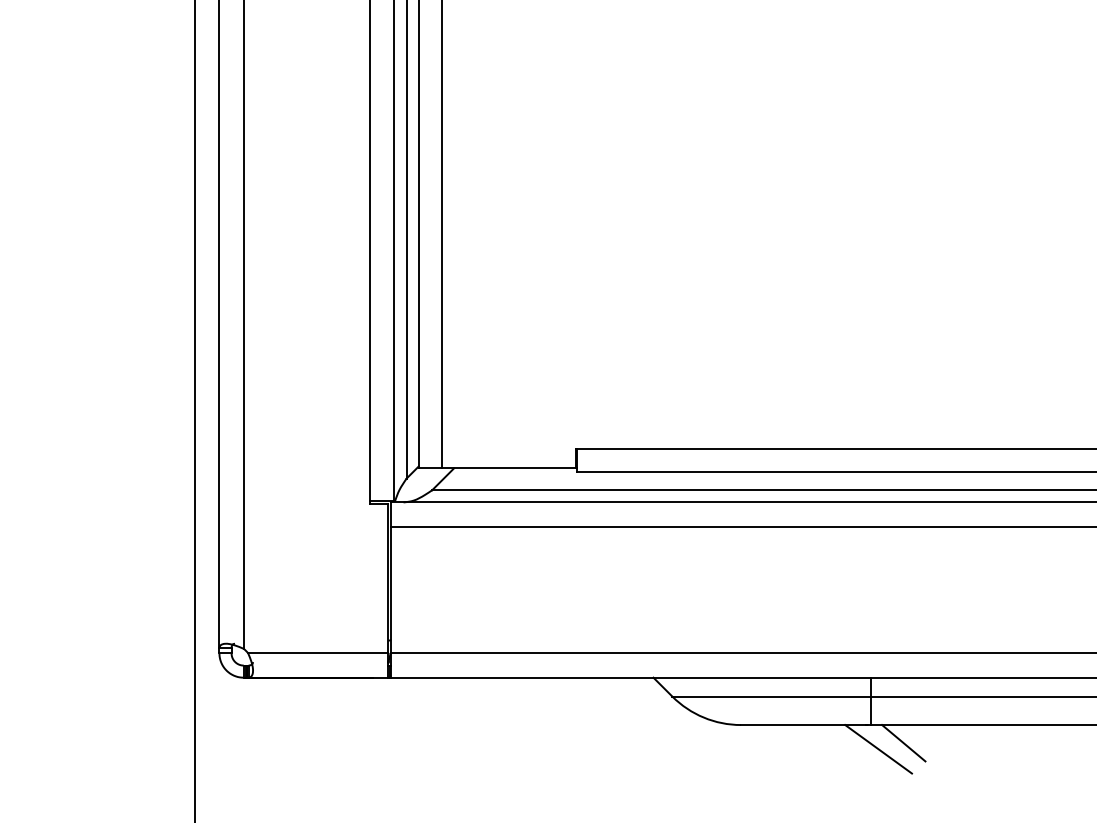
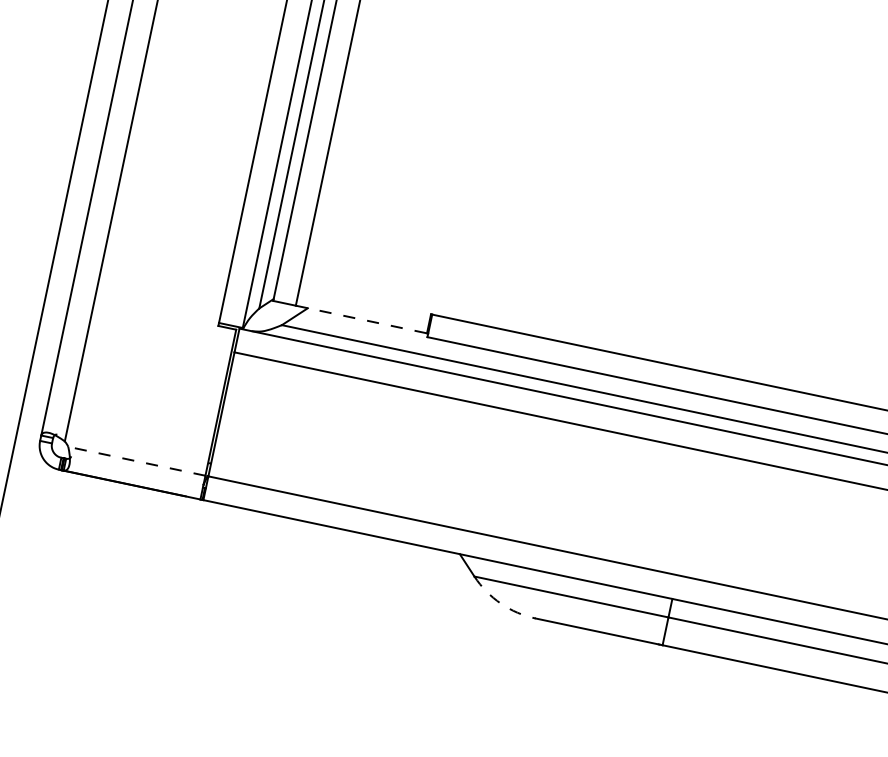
line: (509, 468) -> (362, 319), solid -> dashed
line: (317, 653) -> (136, 461), solid -> dashed
arc: (703, 717) -> (500, 603), solid -> dashed
line: (903, 743) -> (690, 670), removed
line: (878, 749) -> (665, 670), removed

